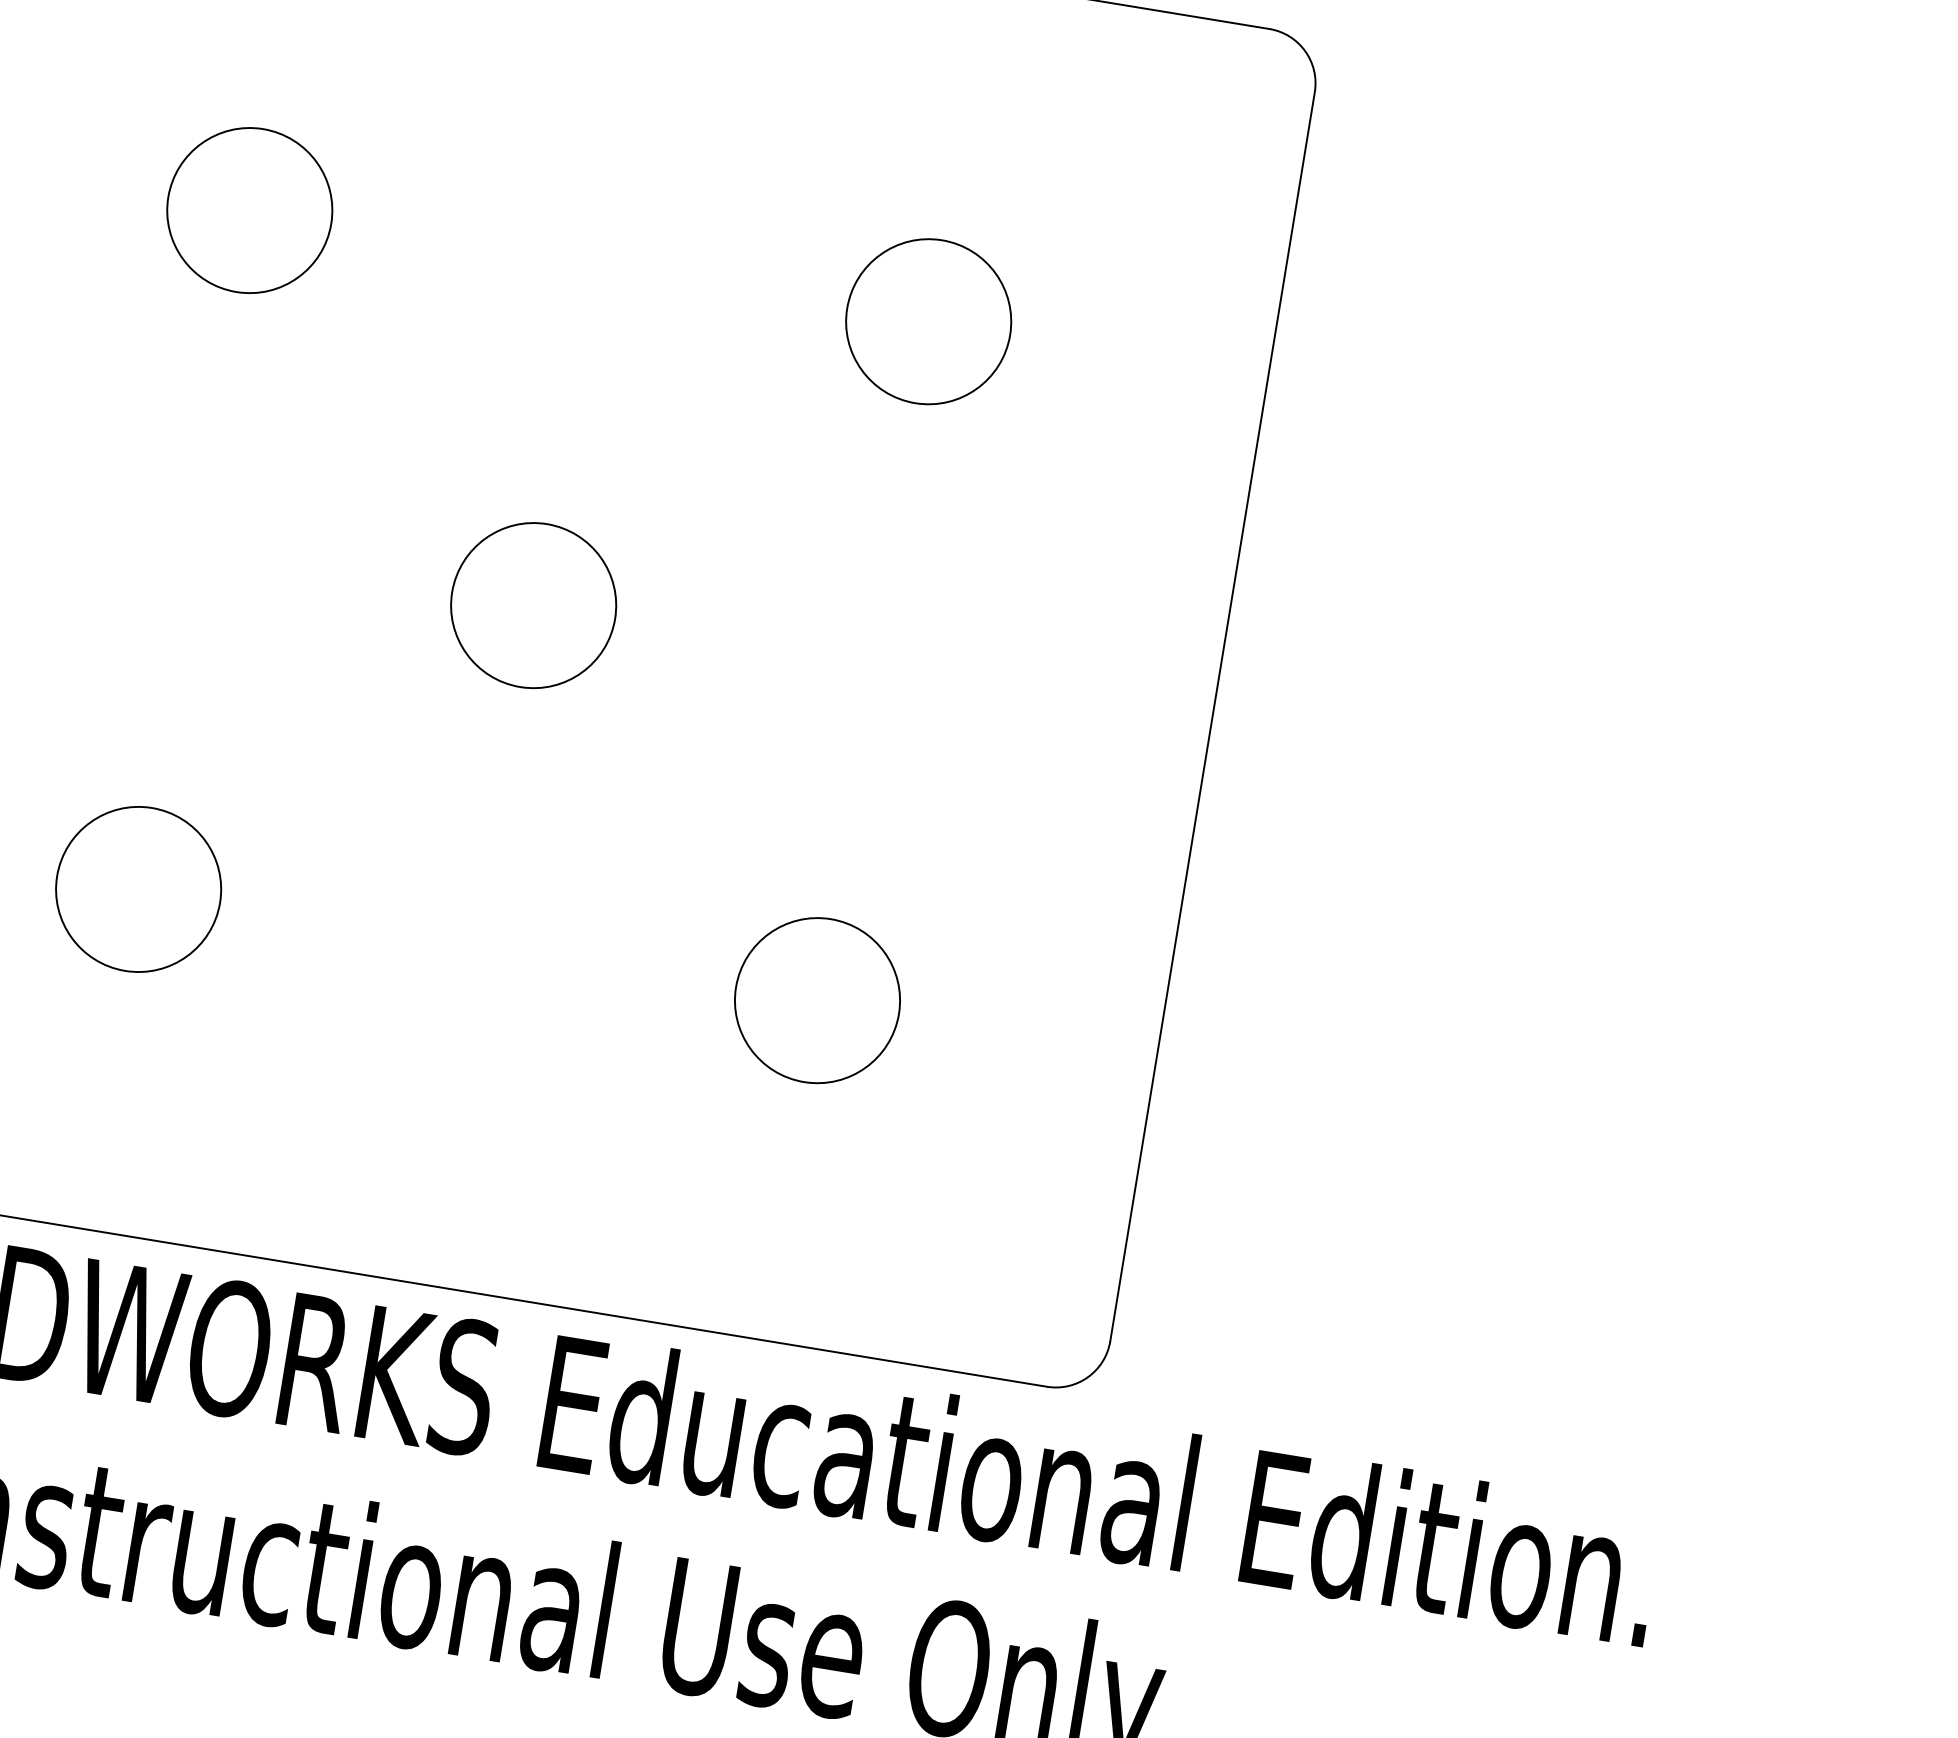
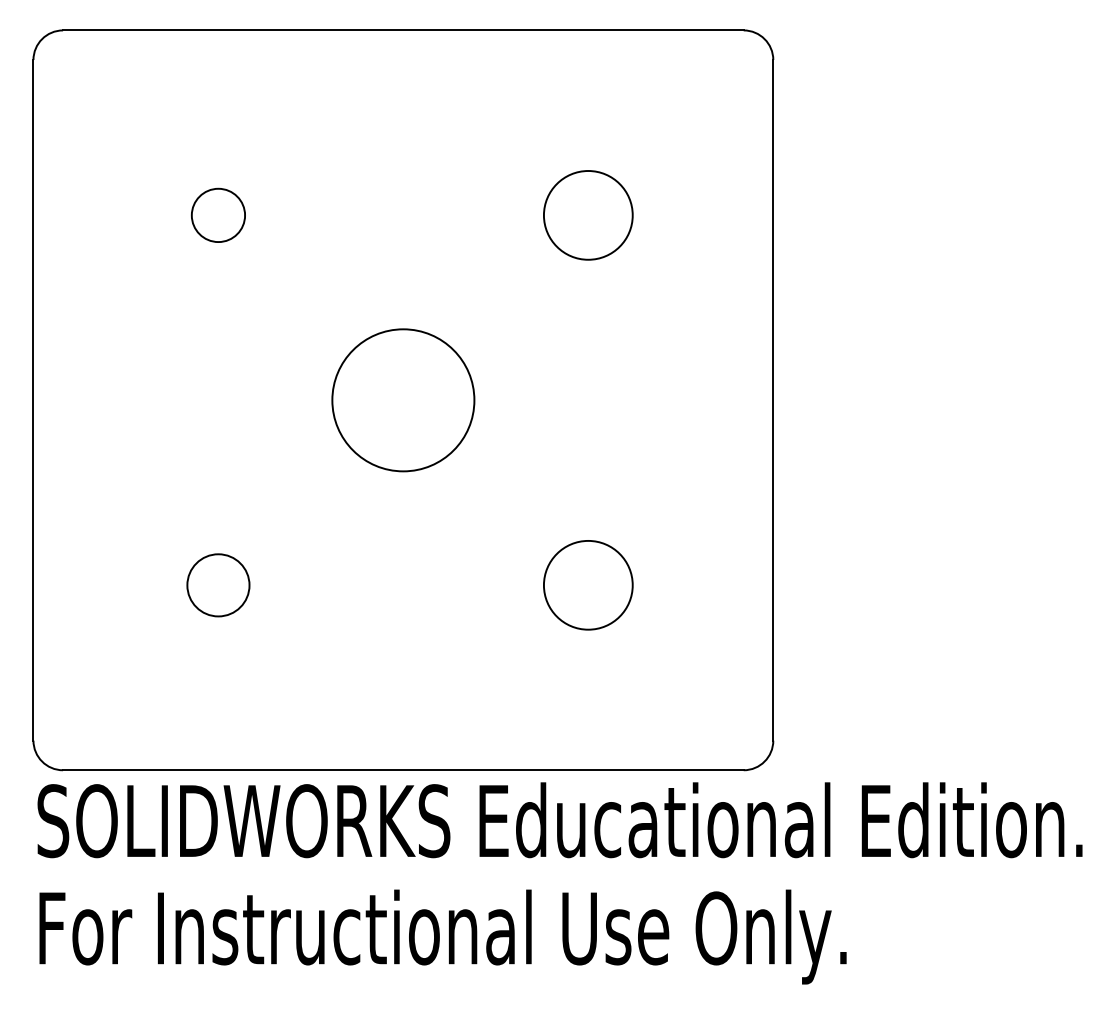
circle: (249, 210) -> (218, 215), size x0.6
circle: (534, 604) -> (403, 399), size x1.6
circle: (138, 889) -> (218, 585), size x0.7

